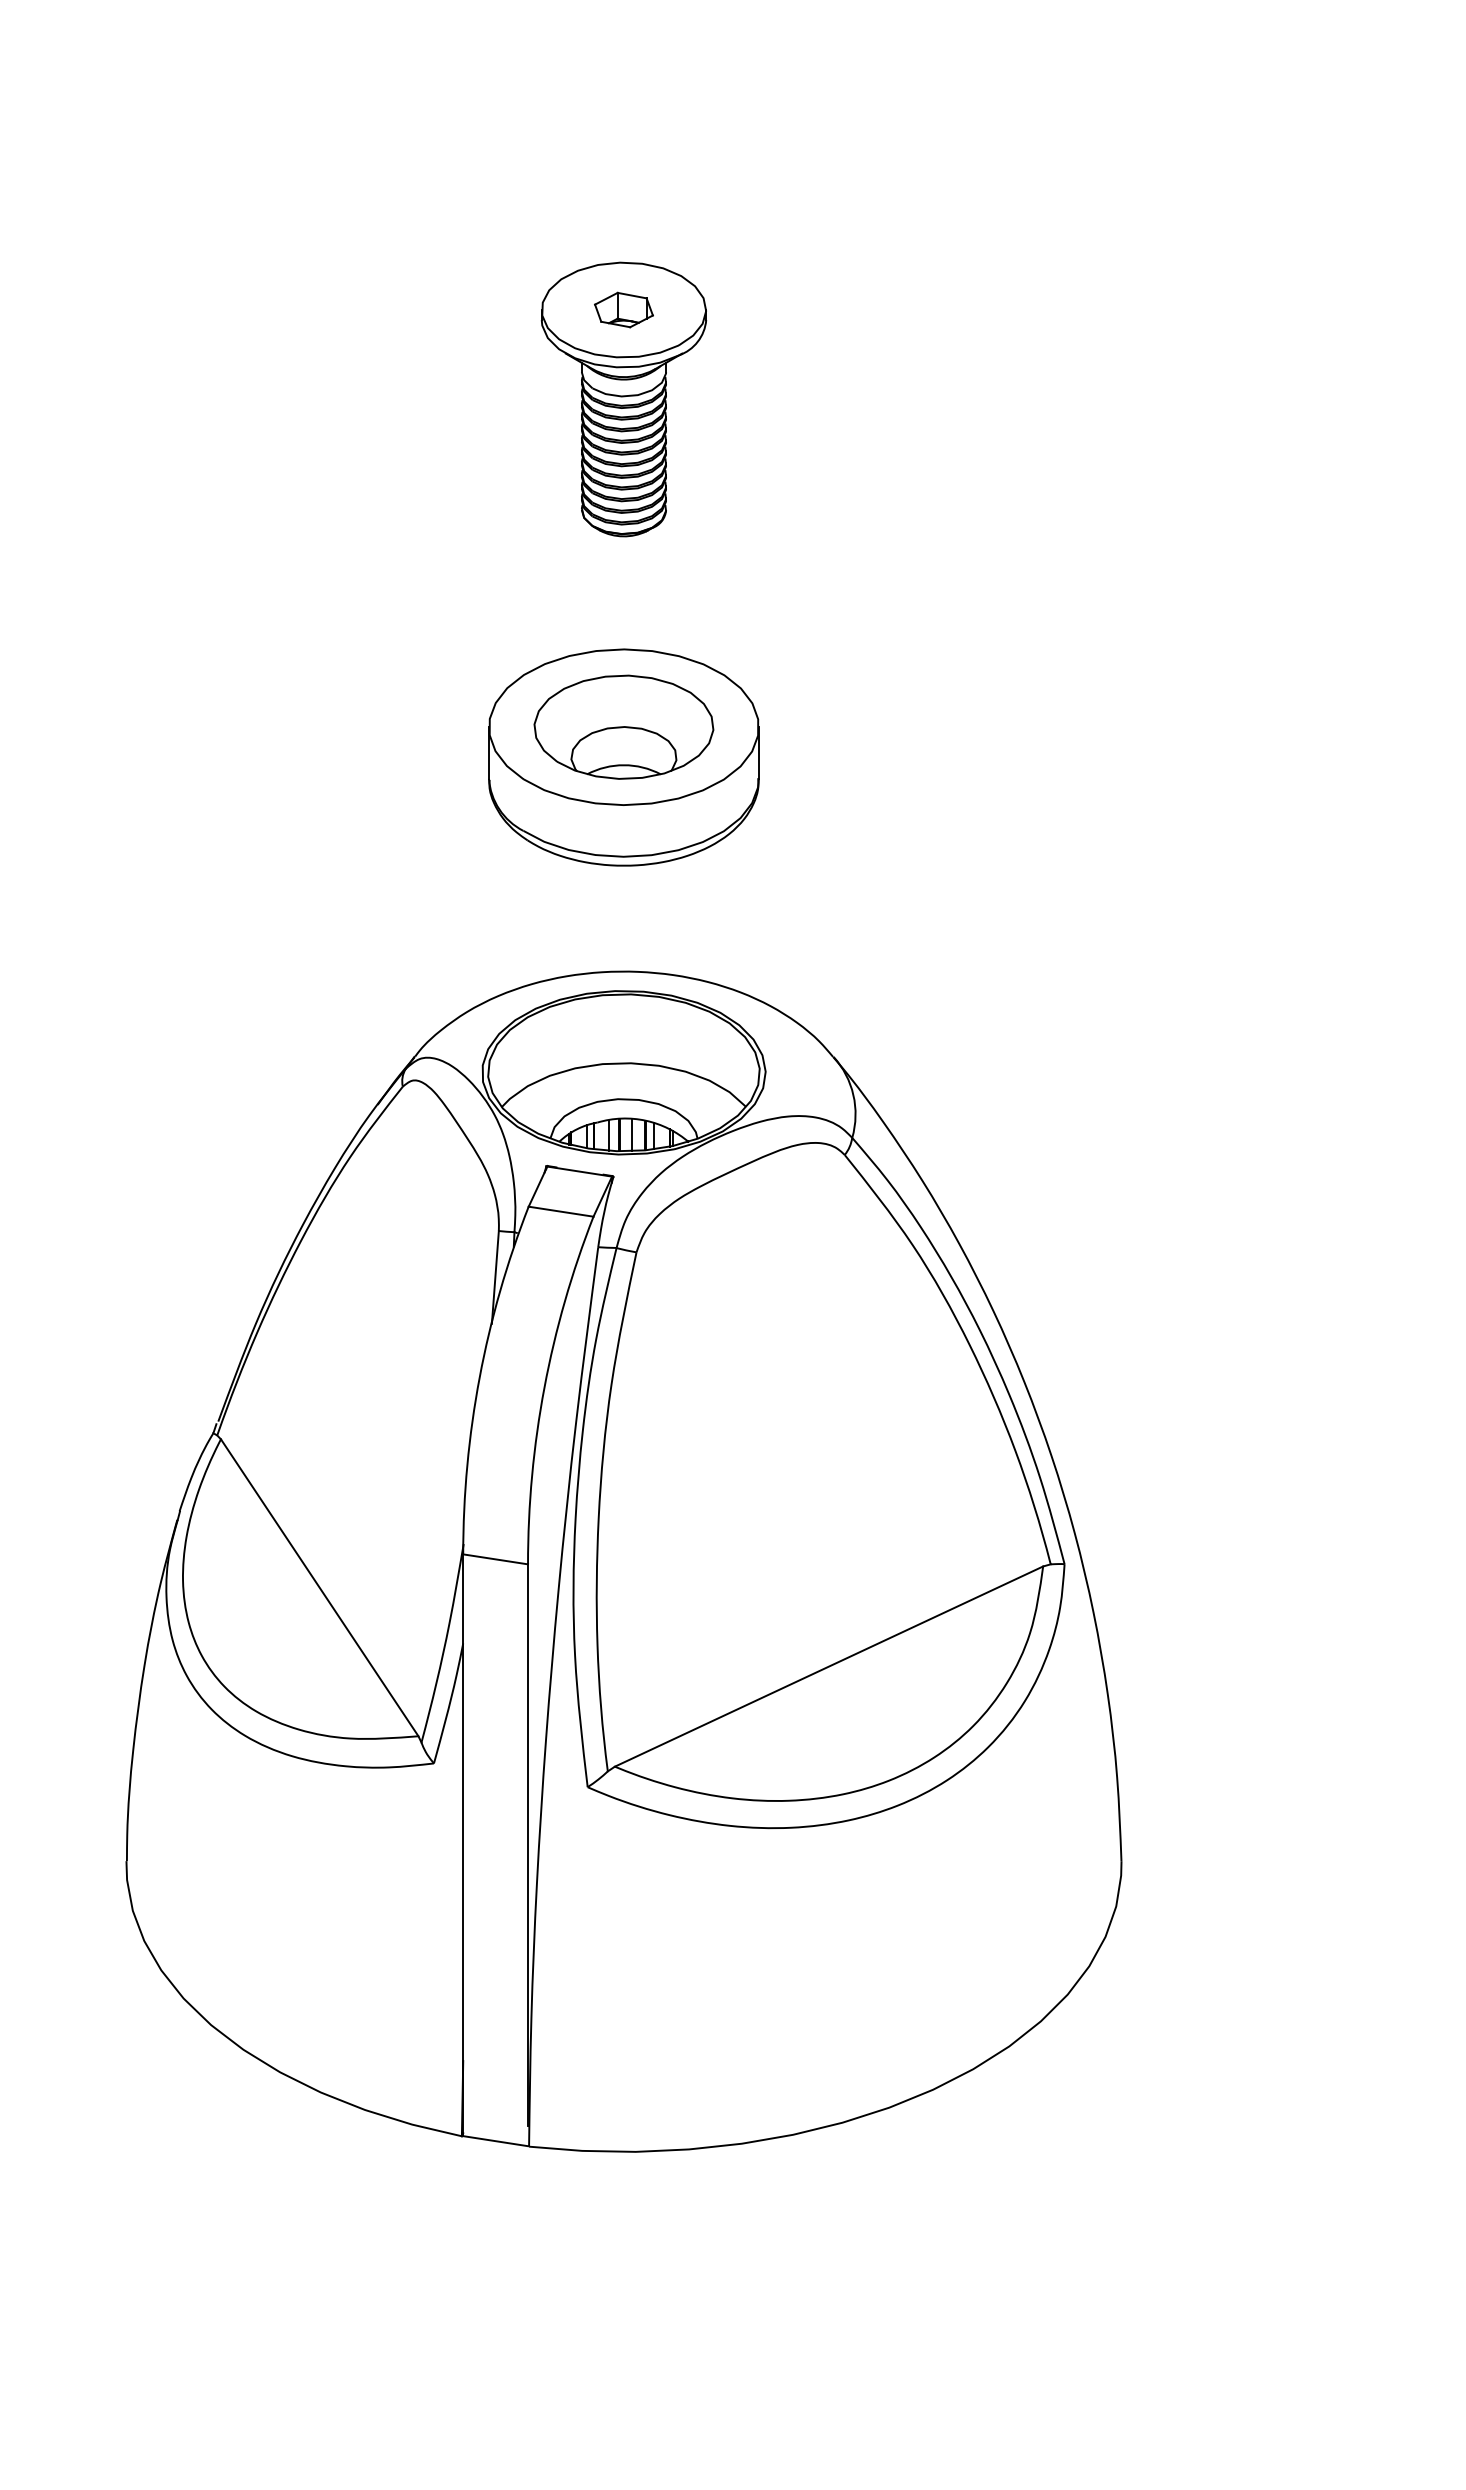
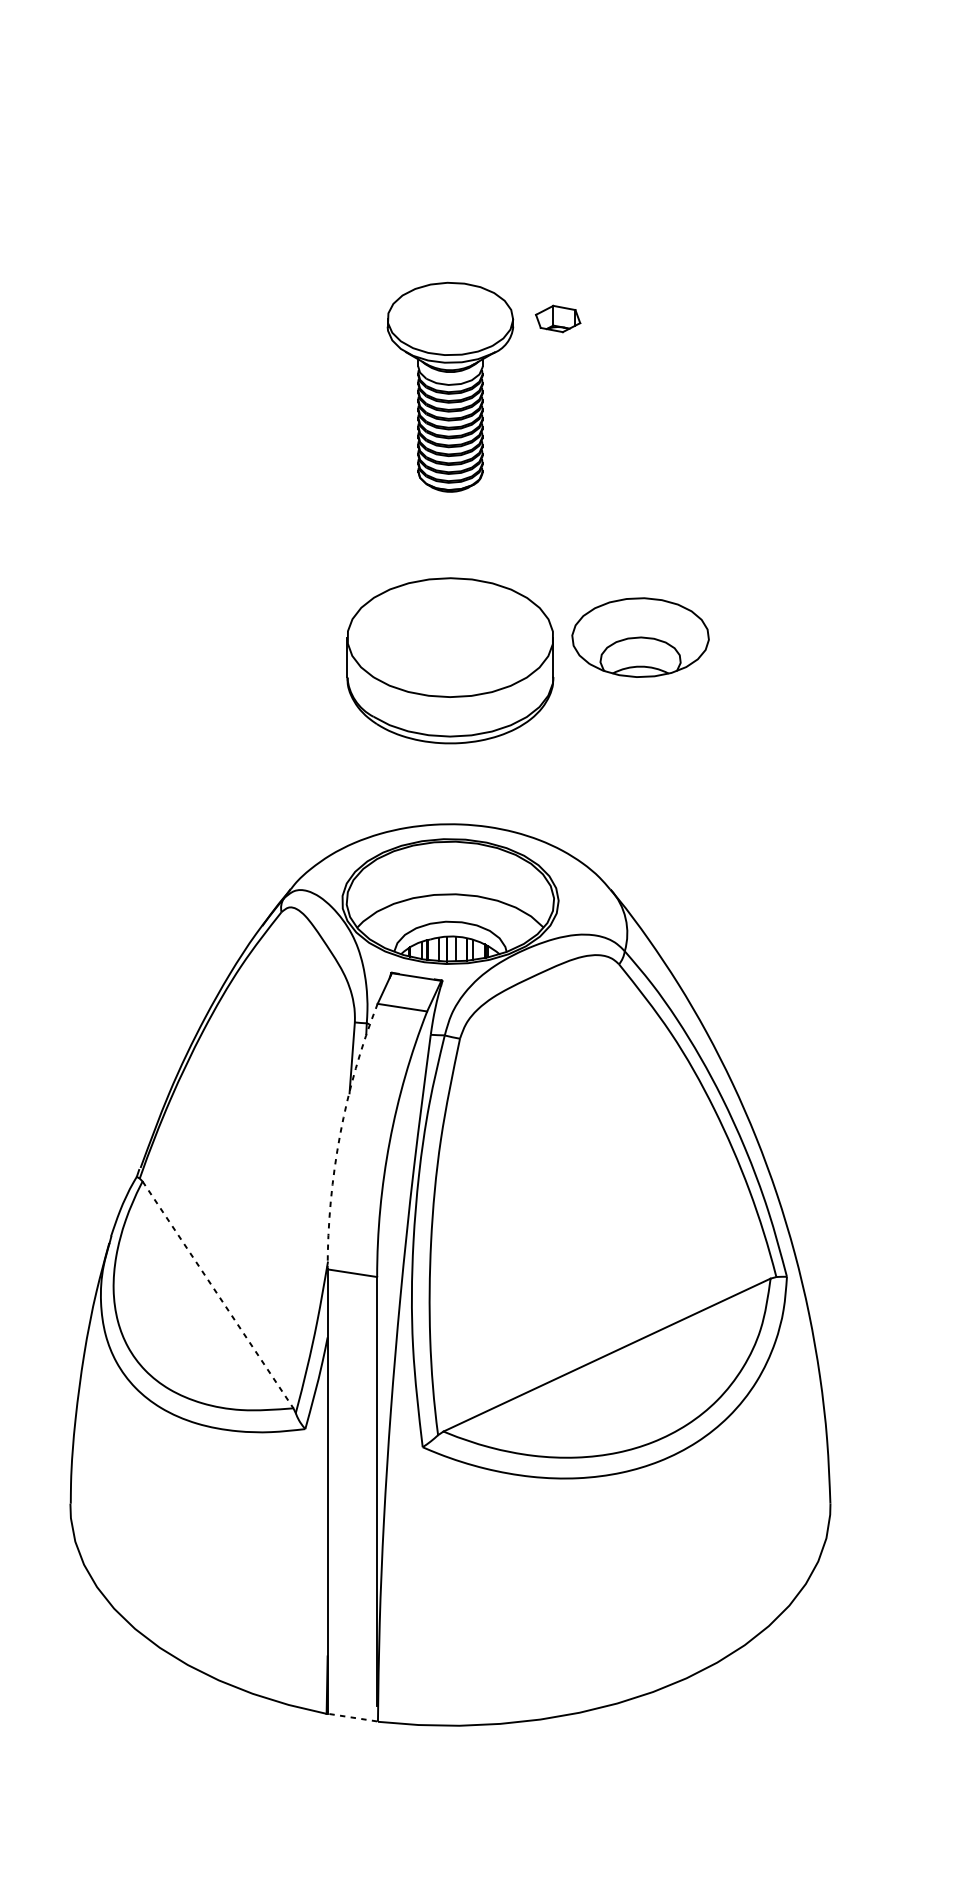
part: (623, 309) -> (557, 318), moved
part: (623, 726) -> (640, 637), moved
arc: (479, 1377) -> (340, 1134), solid -> dashed
line: (320, 1588) -> (218, 1295), solid -> dashed
line: (495, 2141) -> (352, 1717), solid -> dashed

